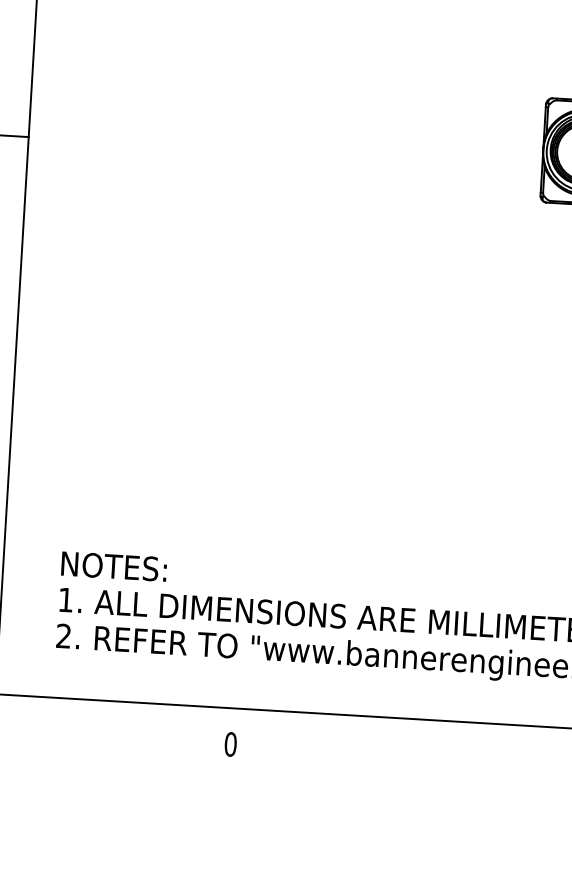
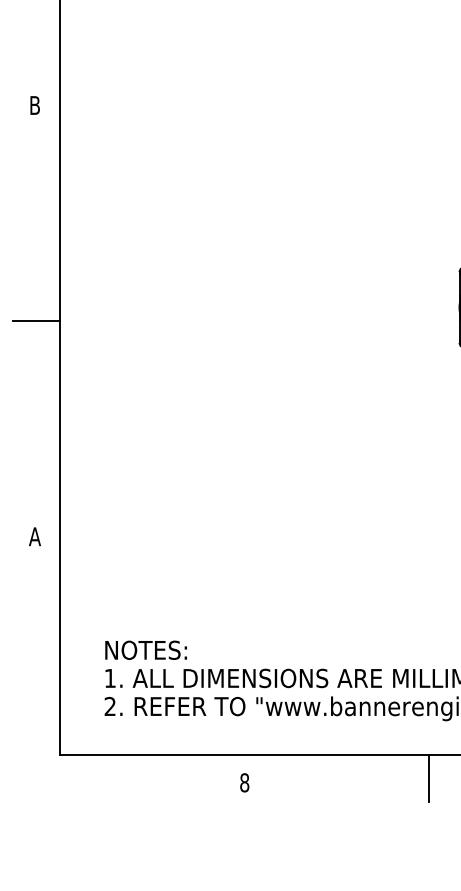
text: (230, 744) -> (244, 782), 0 -> 8
line: (468, 751) -> (429, 777), added

